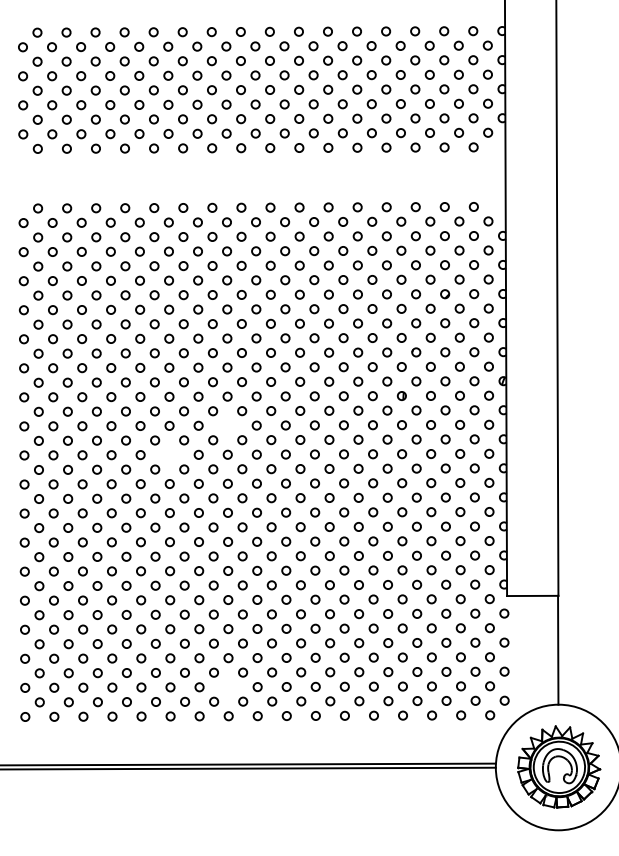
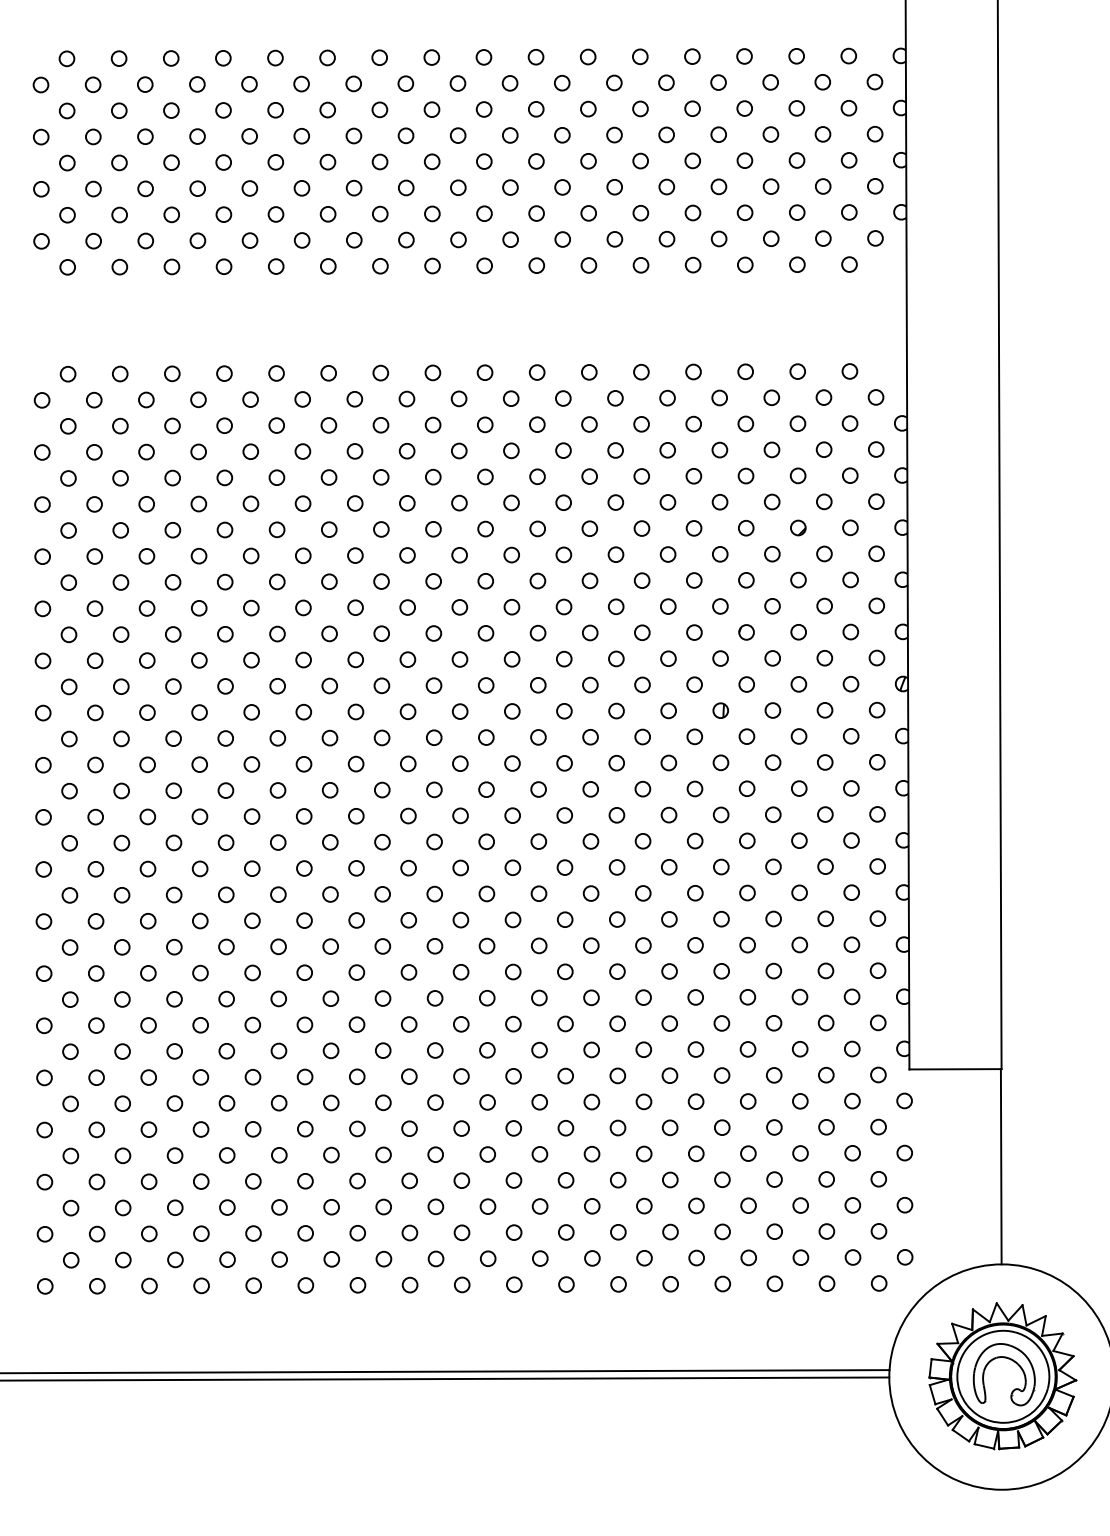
circle: (227, 425) -> (407, 763), added
circle: (169, 454) -> (303, 815), added
circle: (228, 687) -> (409, 1233), added

